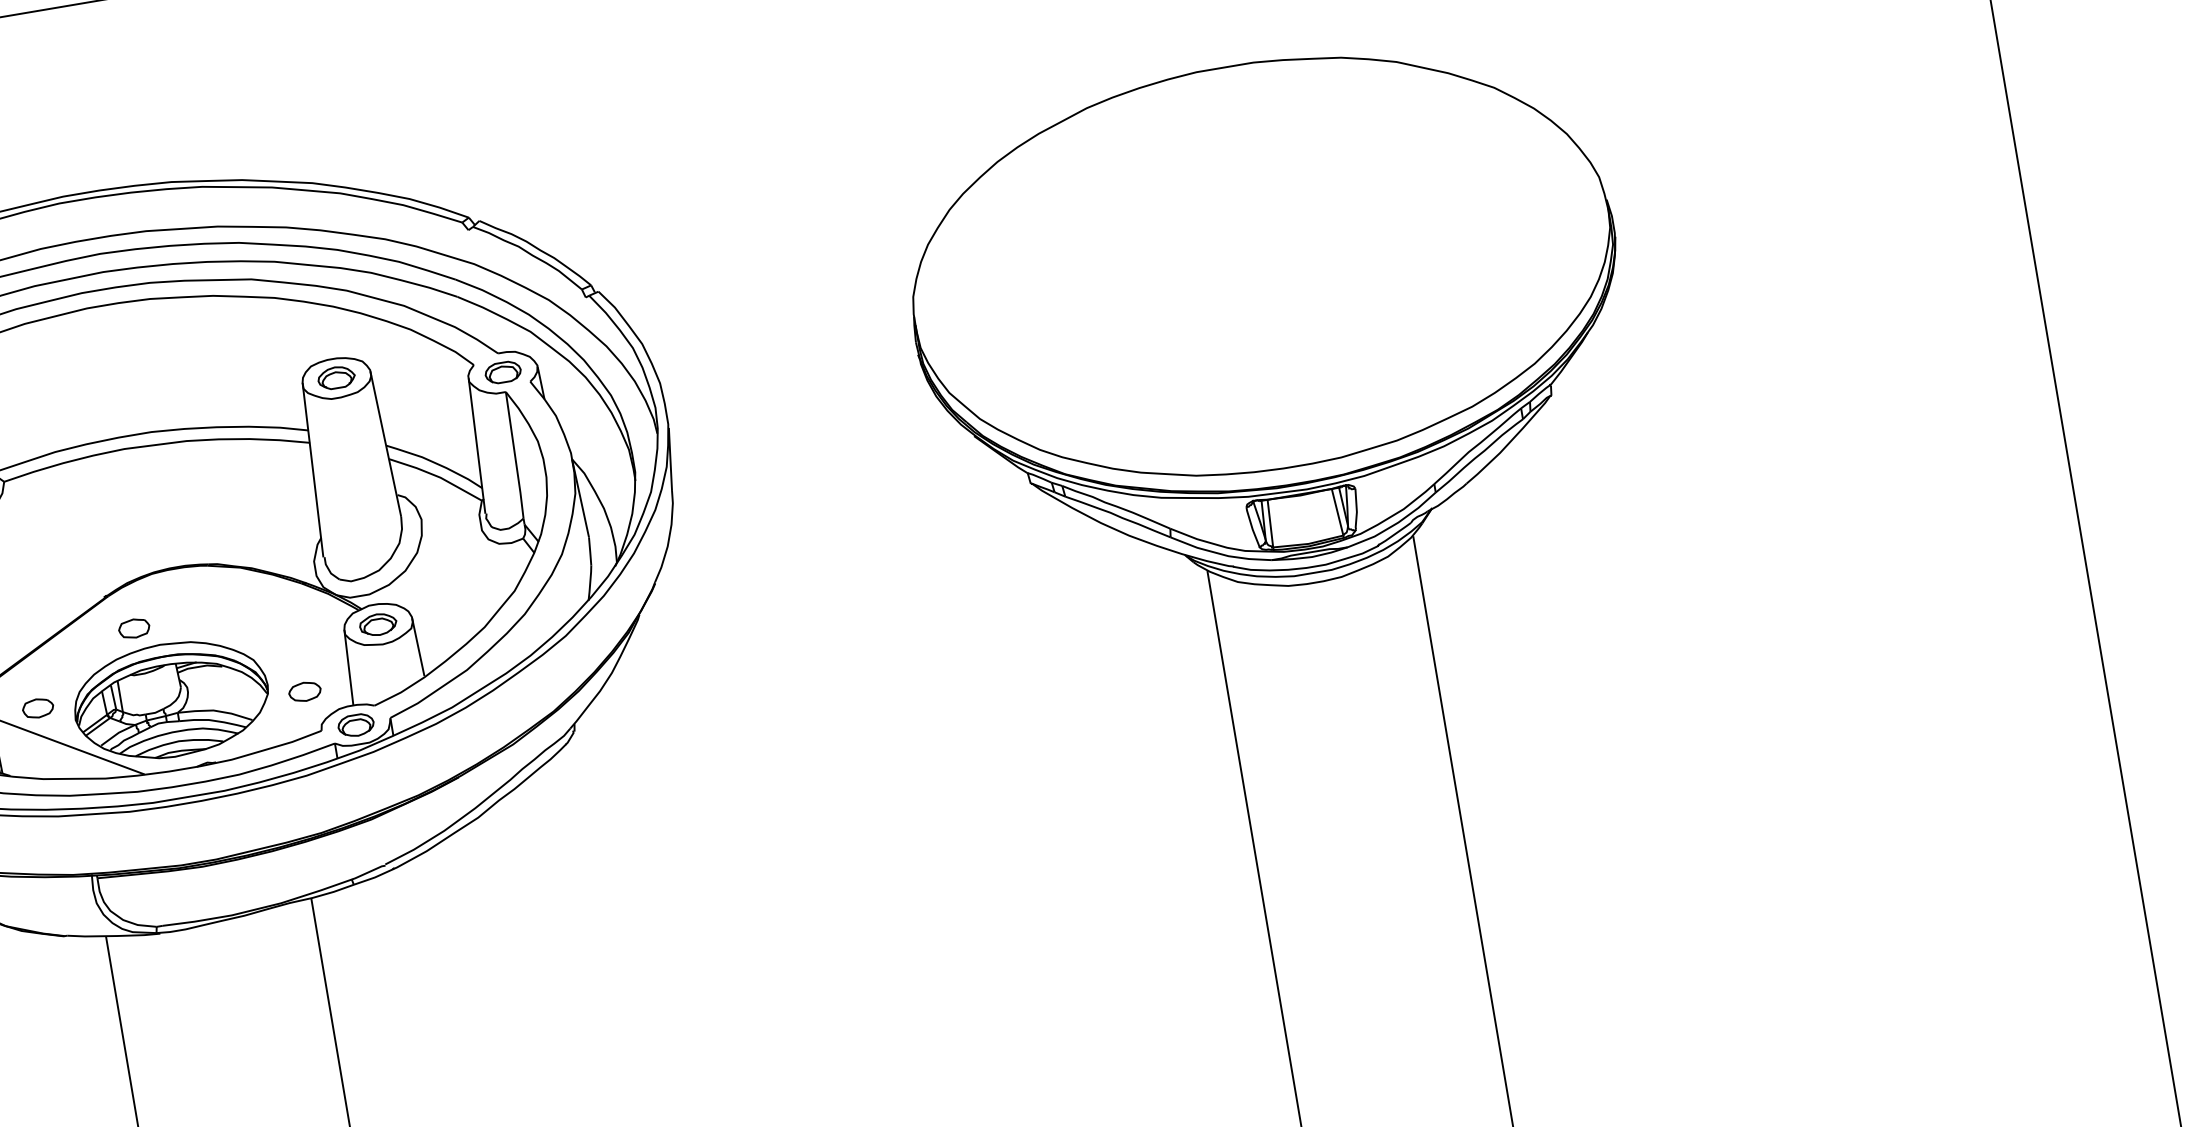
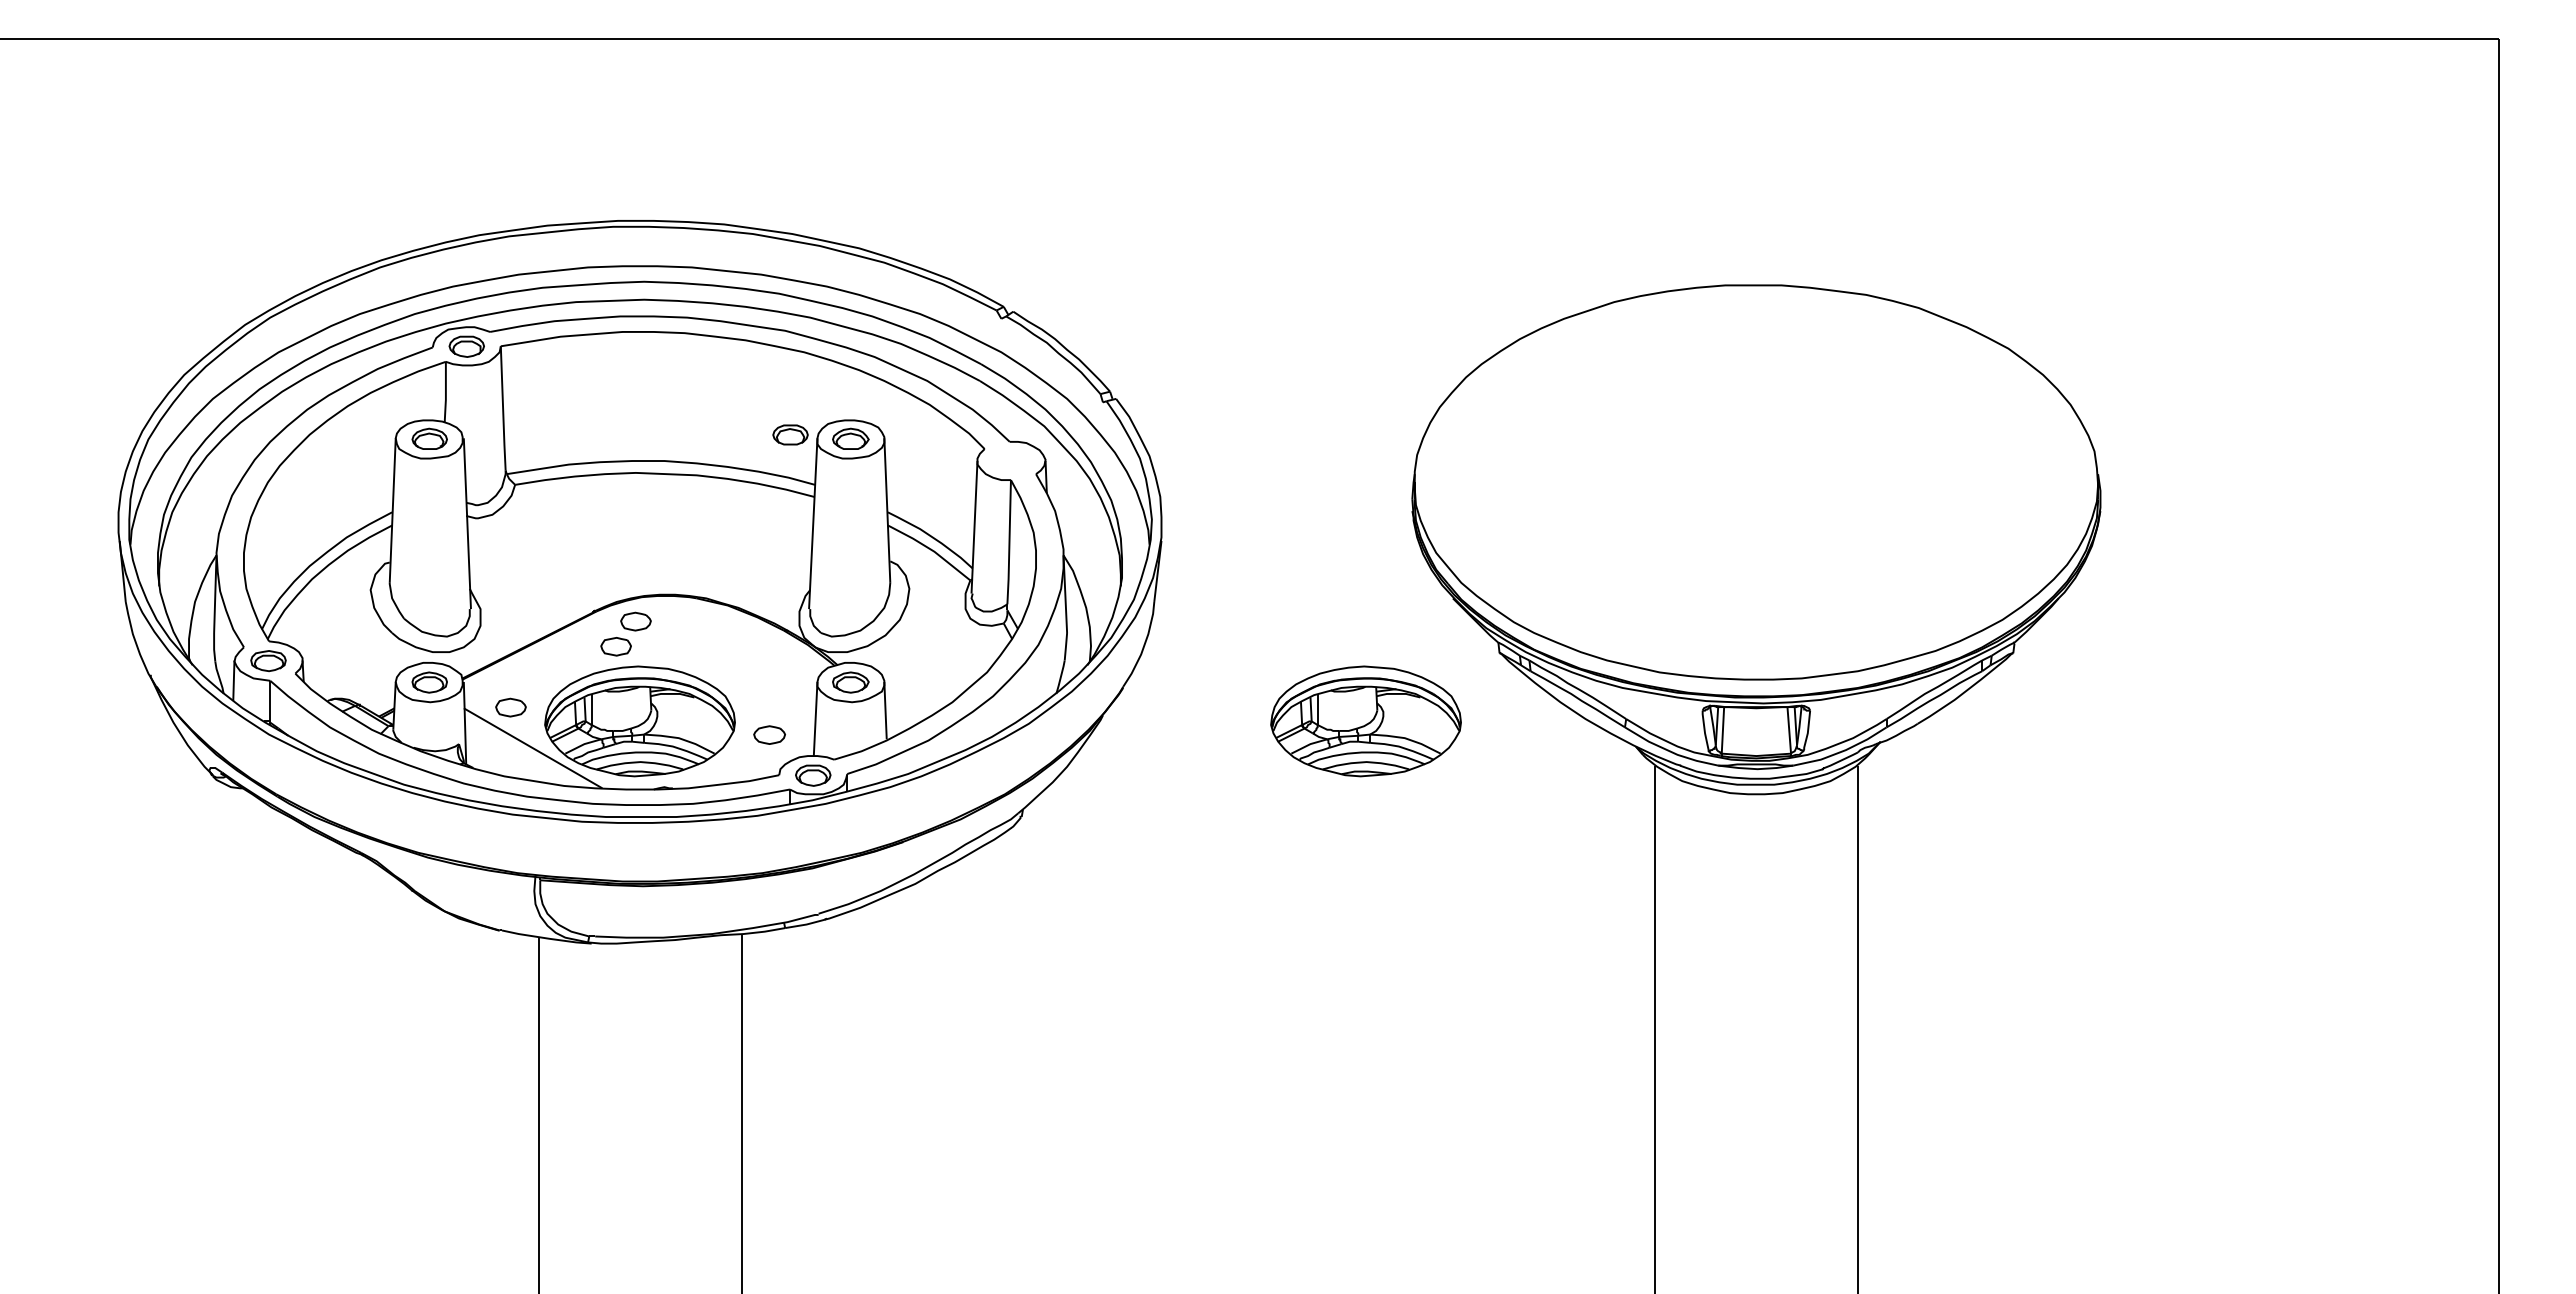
part: (503, 372) -> (790, 434), moved
part: (906, 575) -> (1365, 721), added
part: (149, 599) -> (635, 621), added

